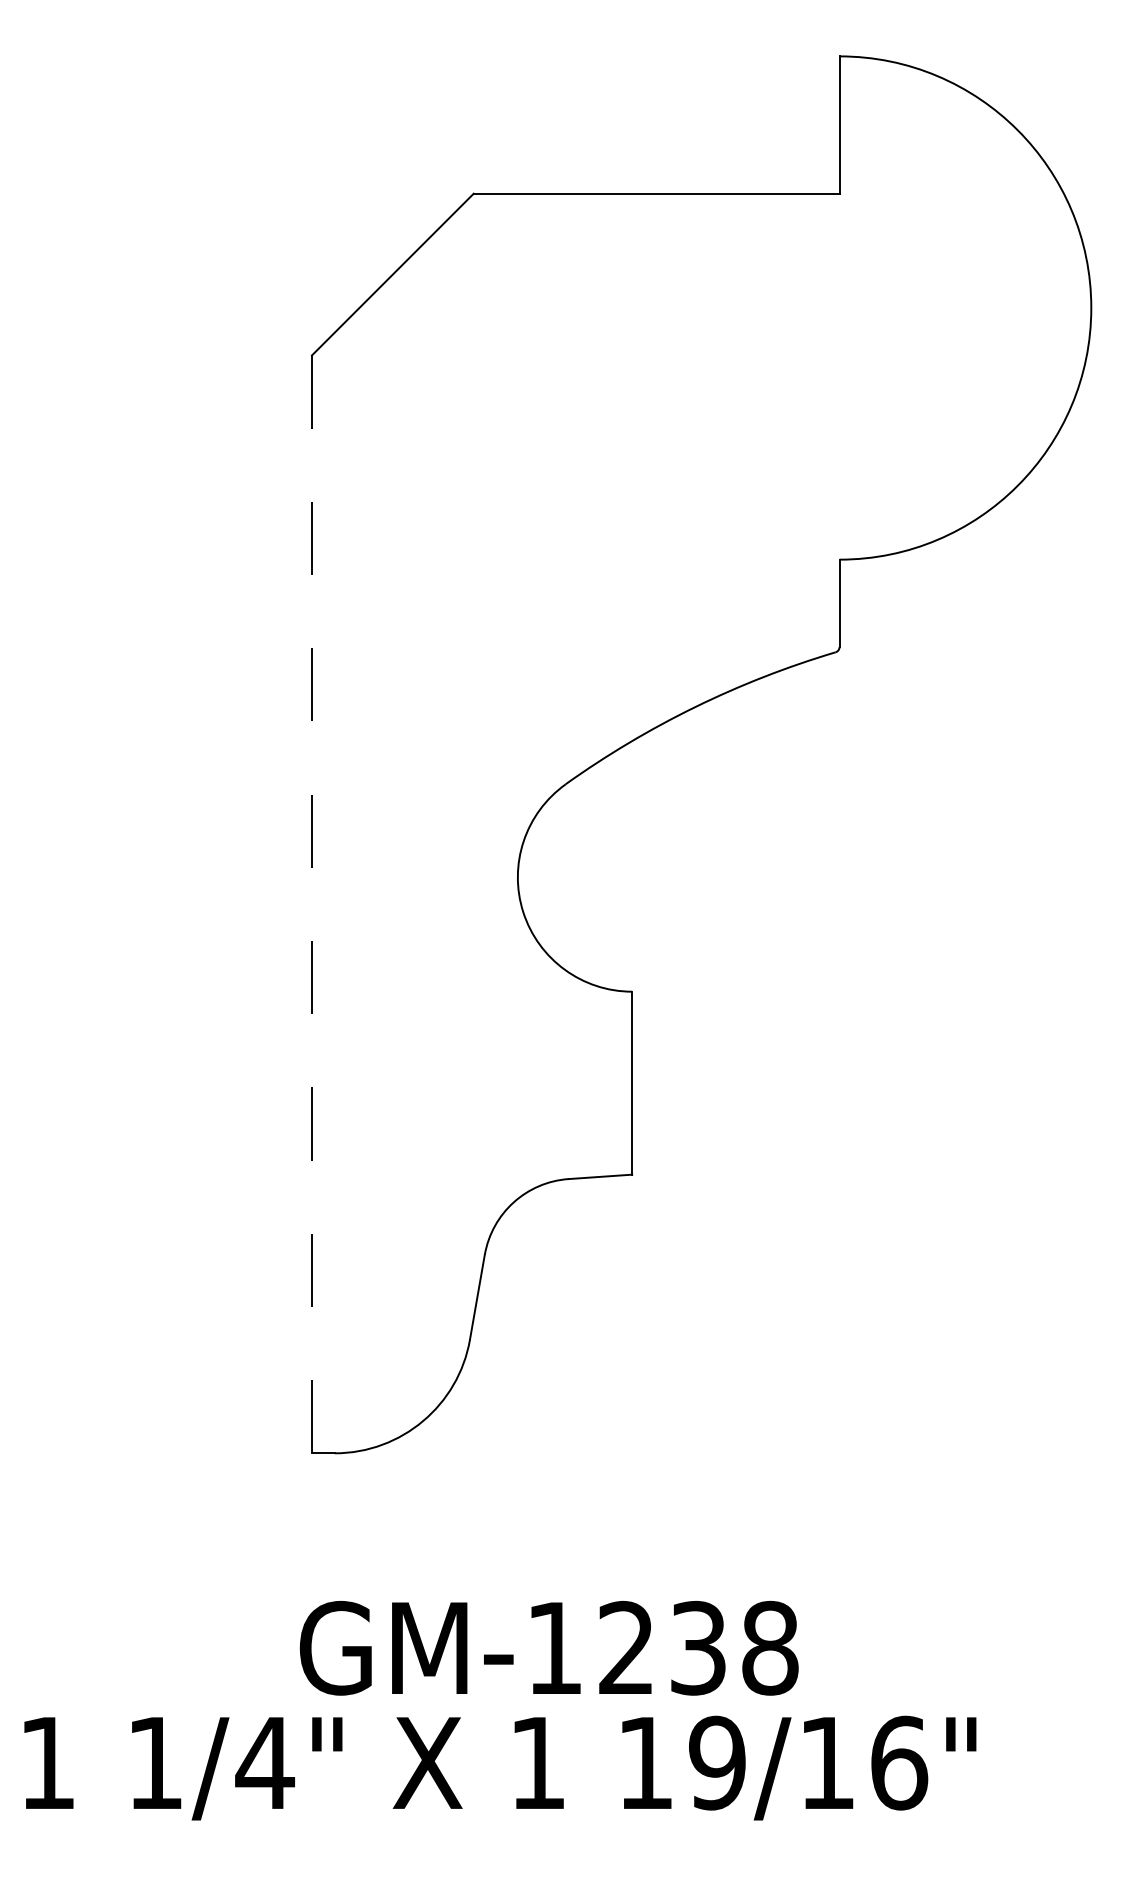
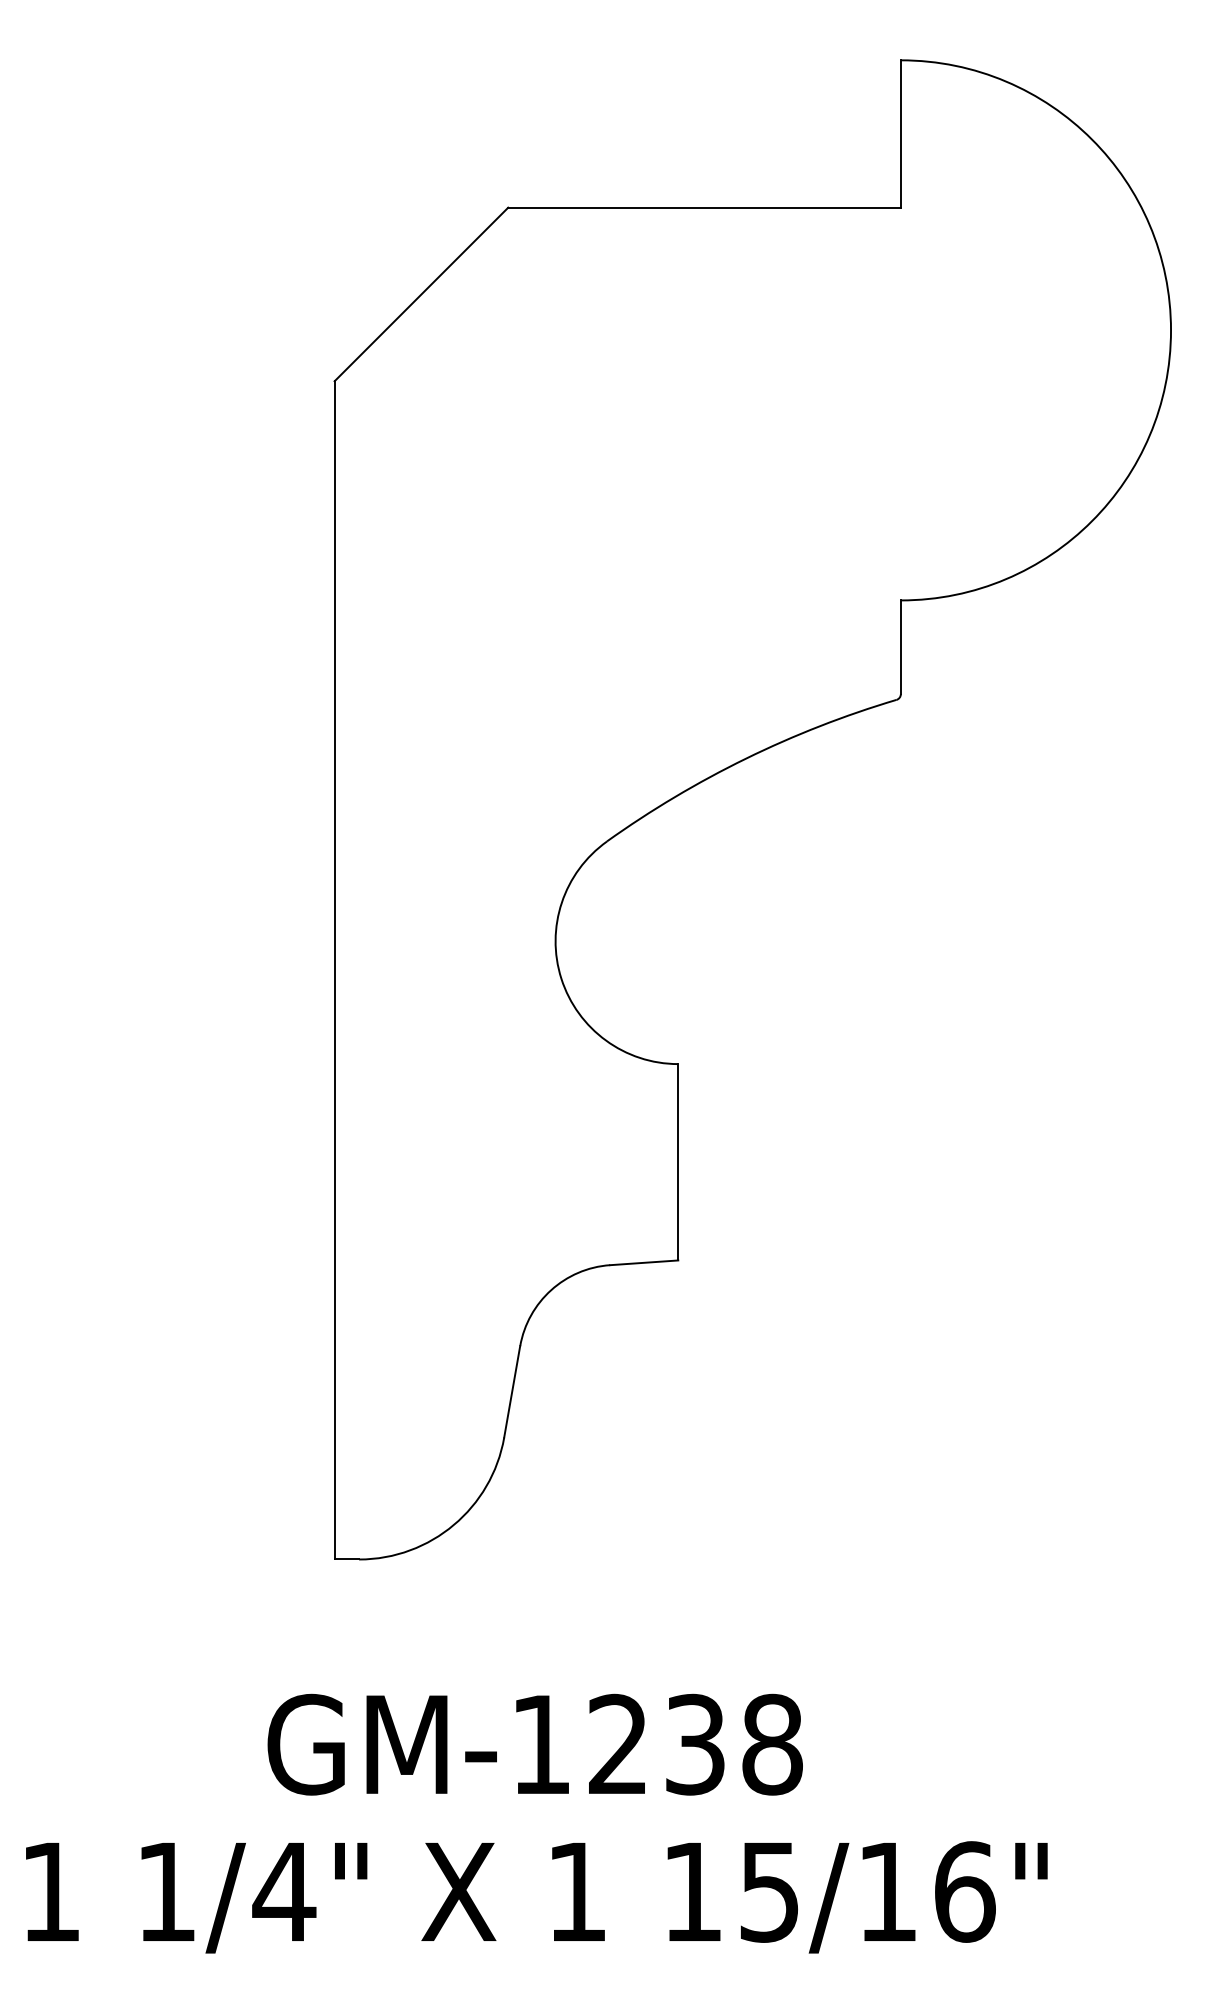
line: (311, 903) -> (334, 969), dashed -> solid
text: (548, 1648) -> (534, 1744), moved
text: (717, 1762) -> (769, 1891), 19/16" -> 15/16"

